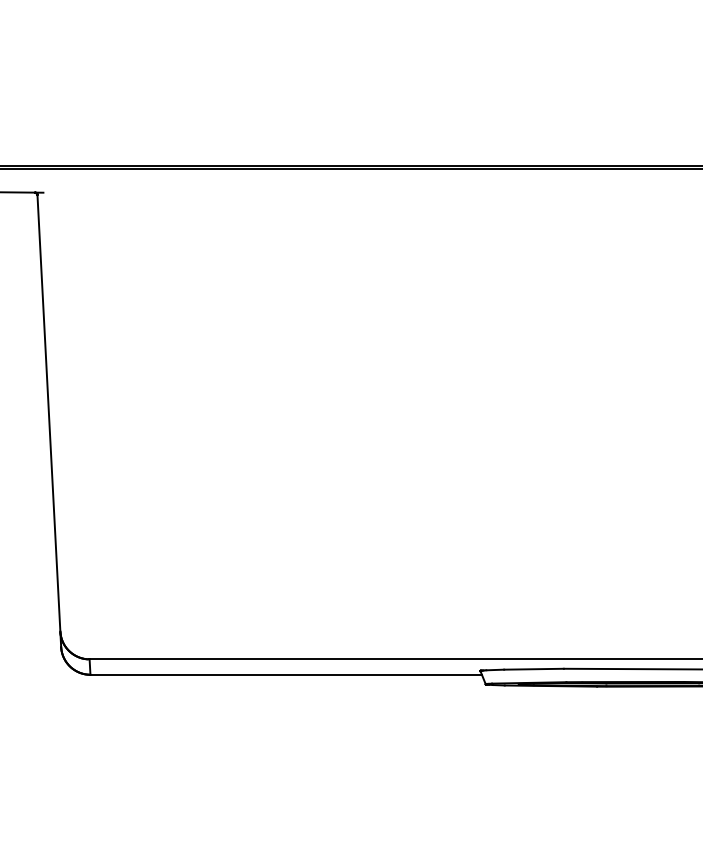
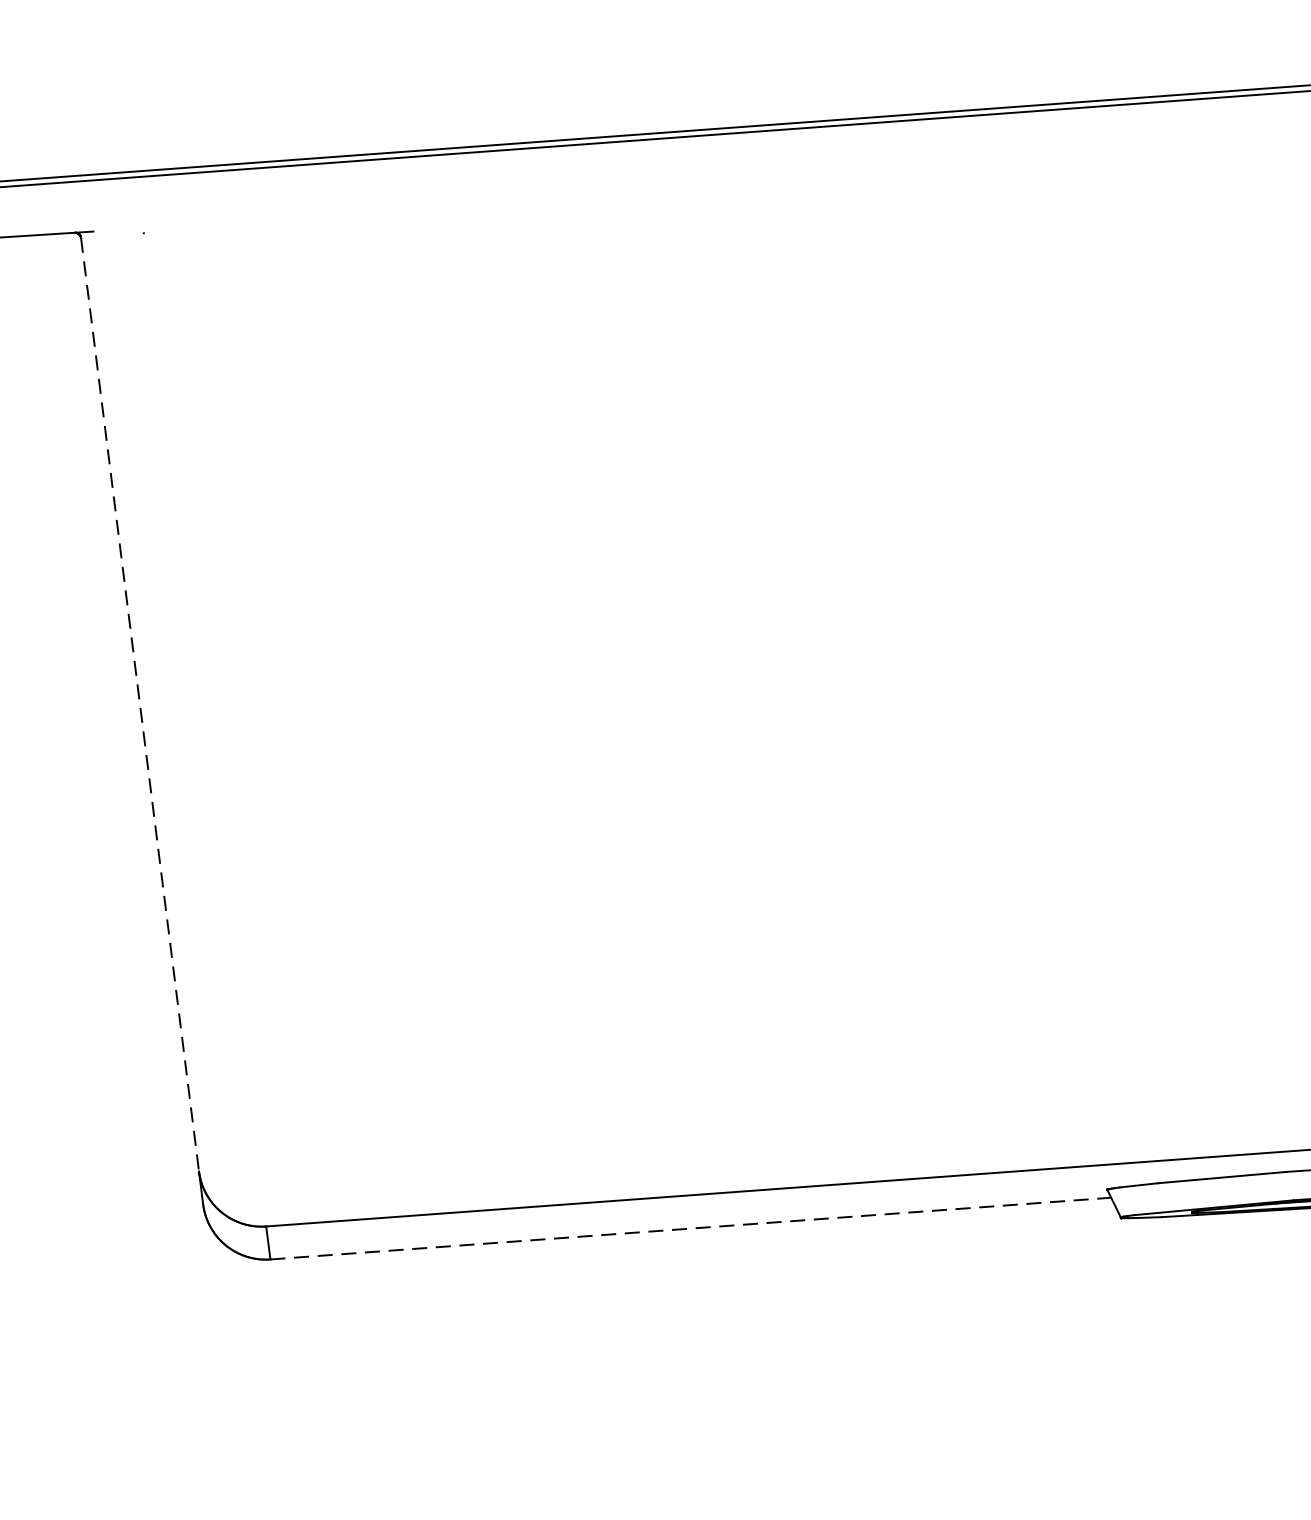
line: (48, 413) -> (139, 704), solid -> dashed
line: (286, 674) -> (691, 1227), solid -> dashed

